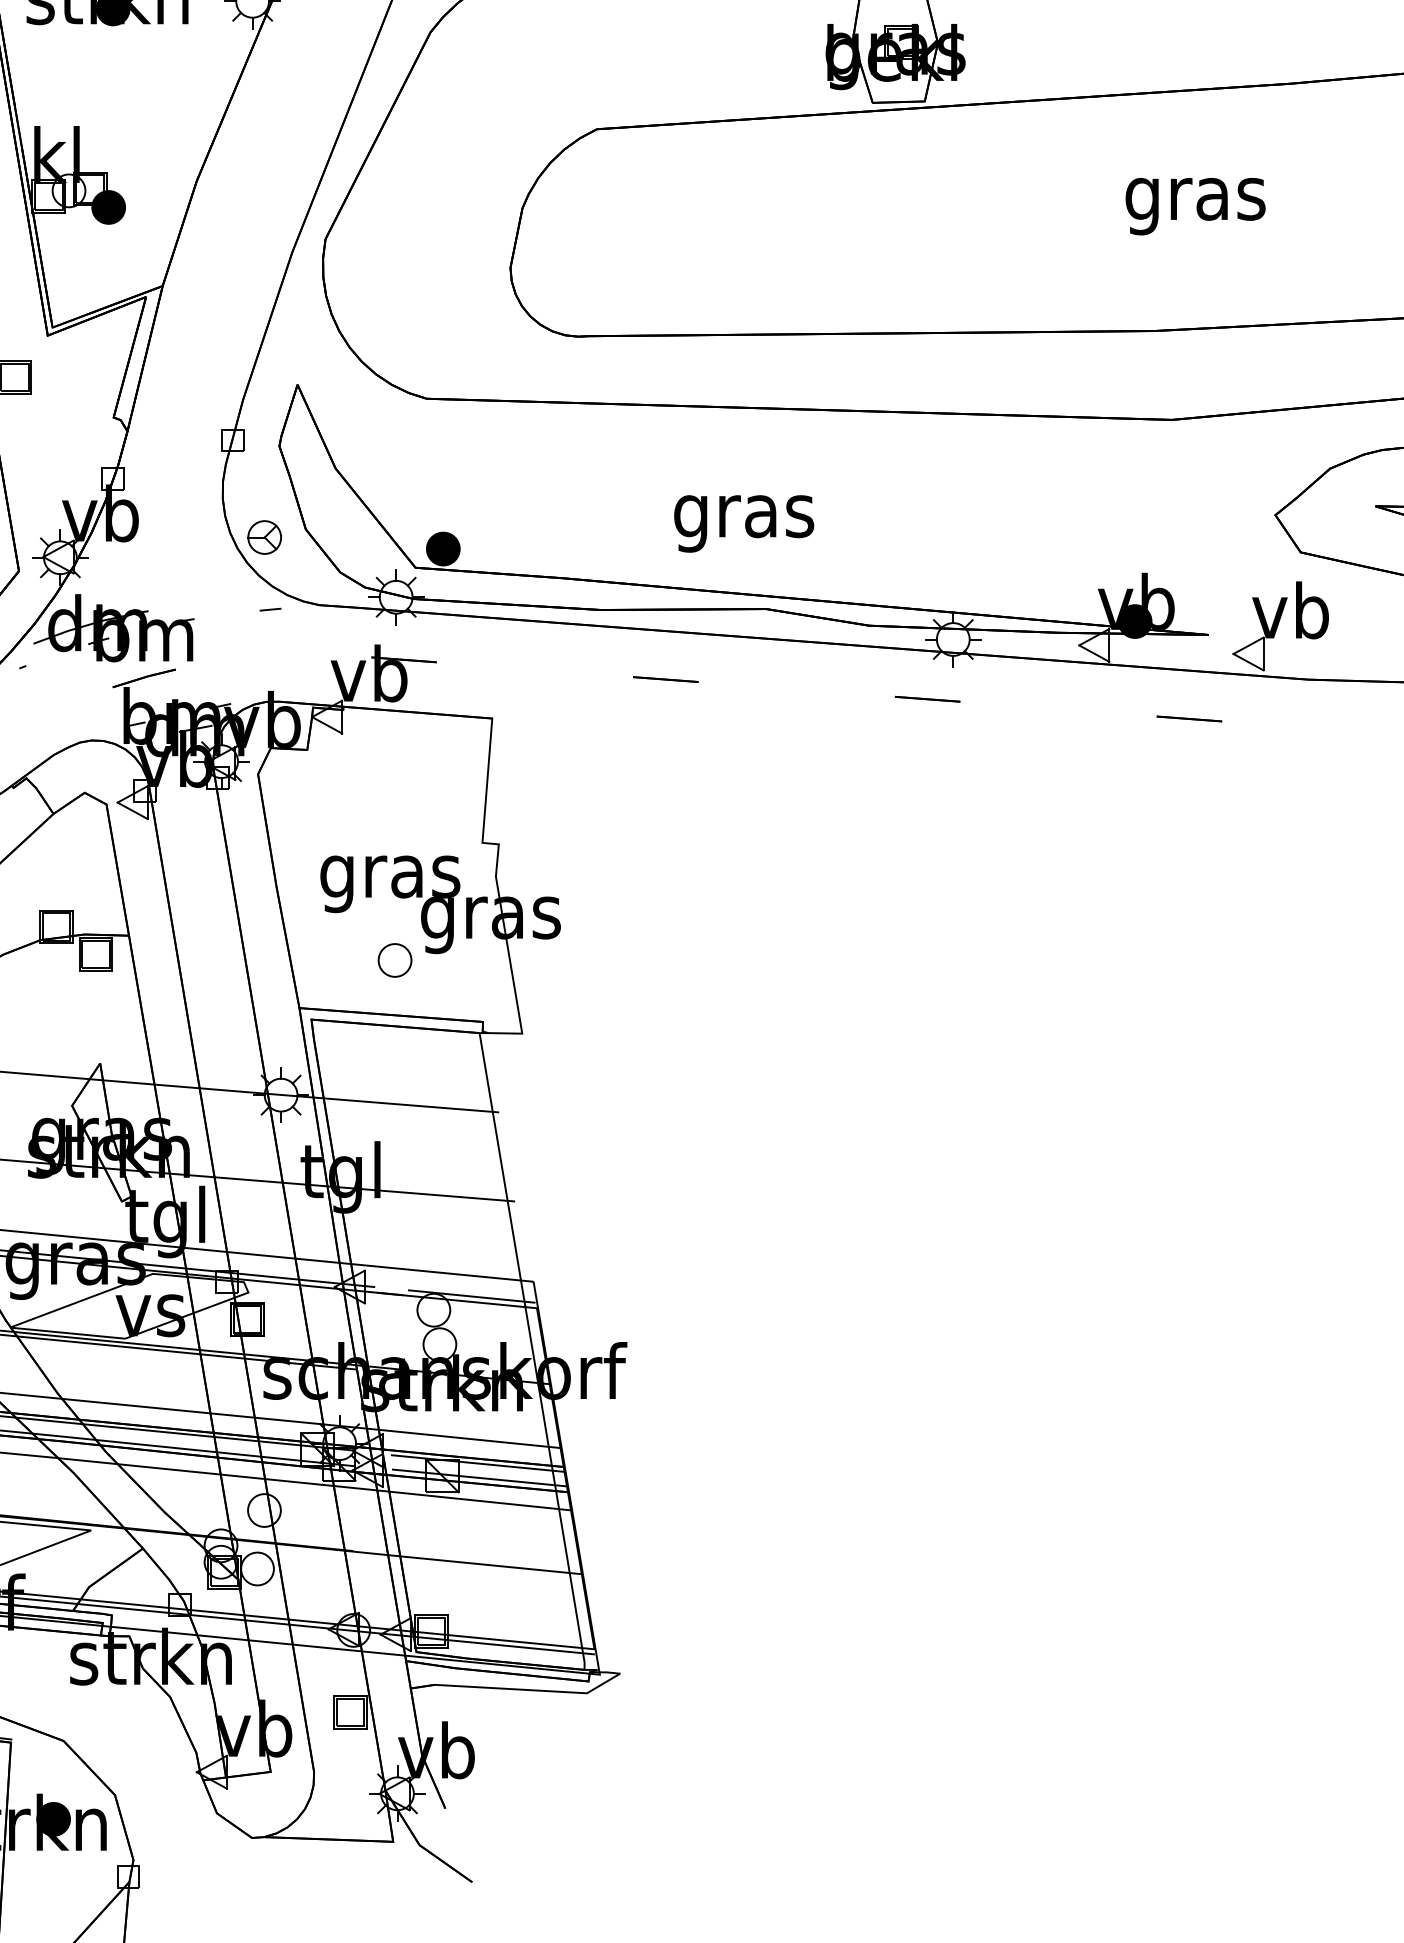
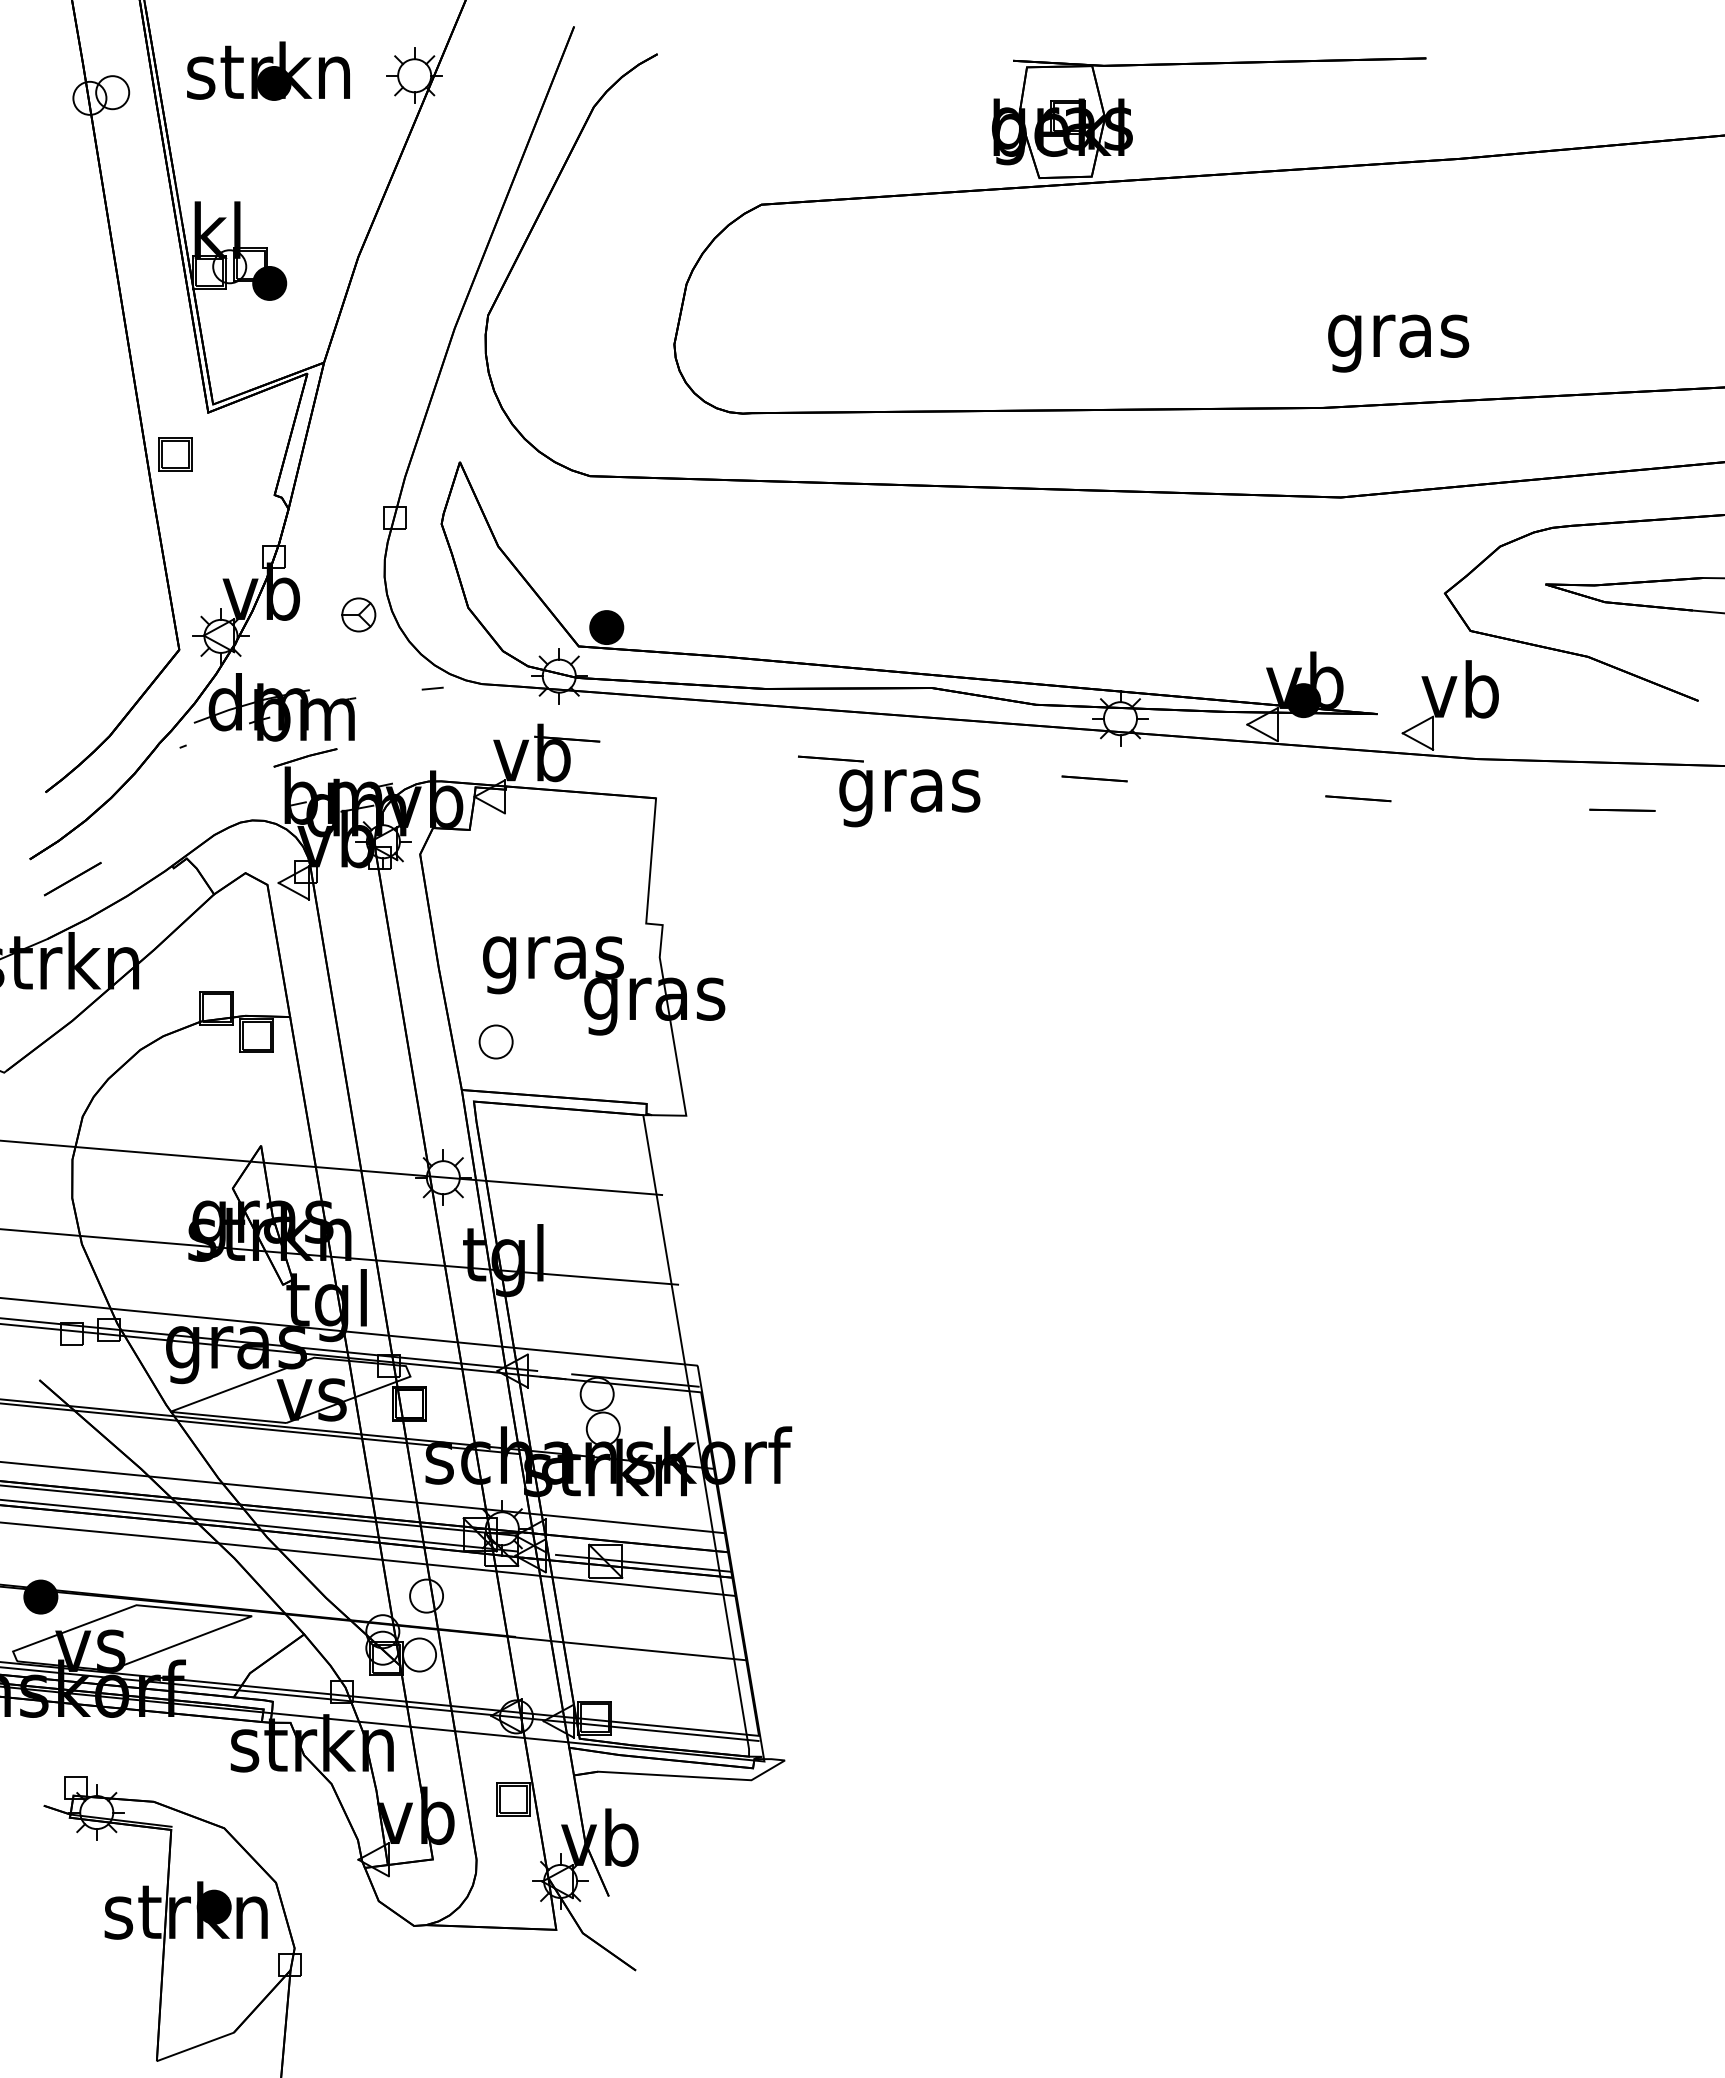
text: (1195, 206) -> (1398, 343), moved
text: (743, 524) -> (909, 798), moved
part: (264, 537) -> (358, 614), moved
part: (394, 959) -> (495, 1041), moved
line: (477, 1463) -> (641, 1548), removed

